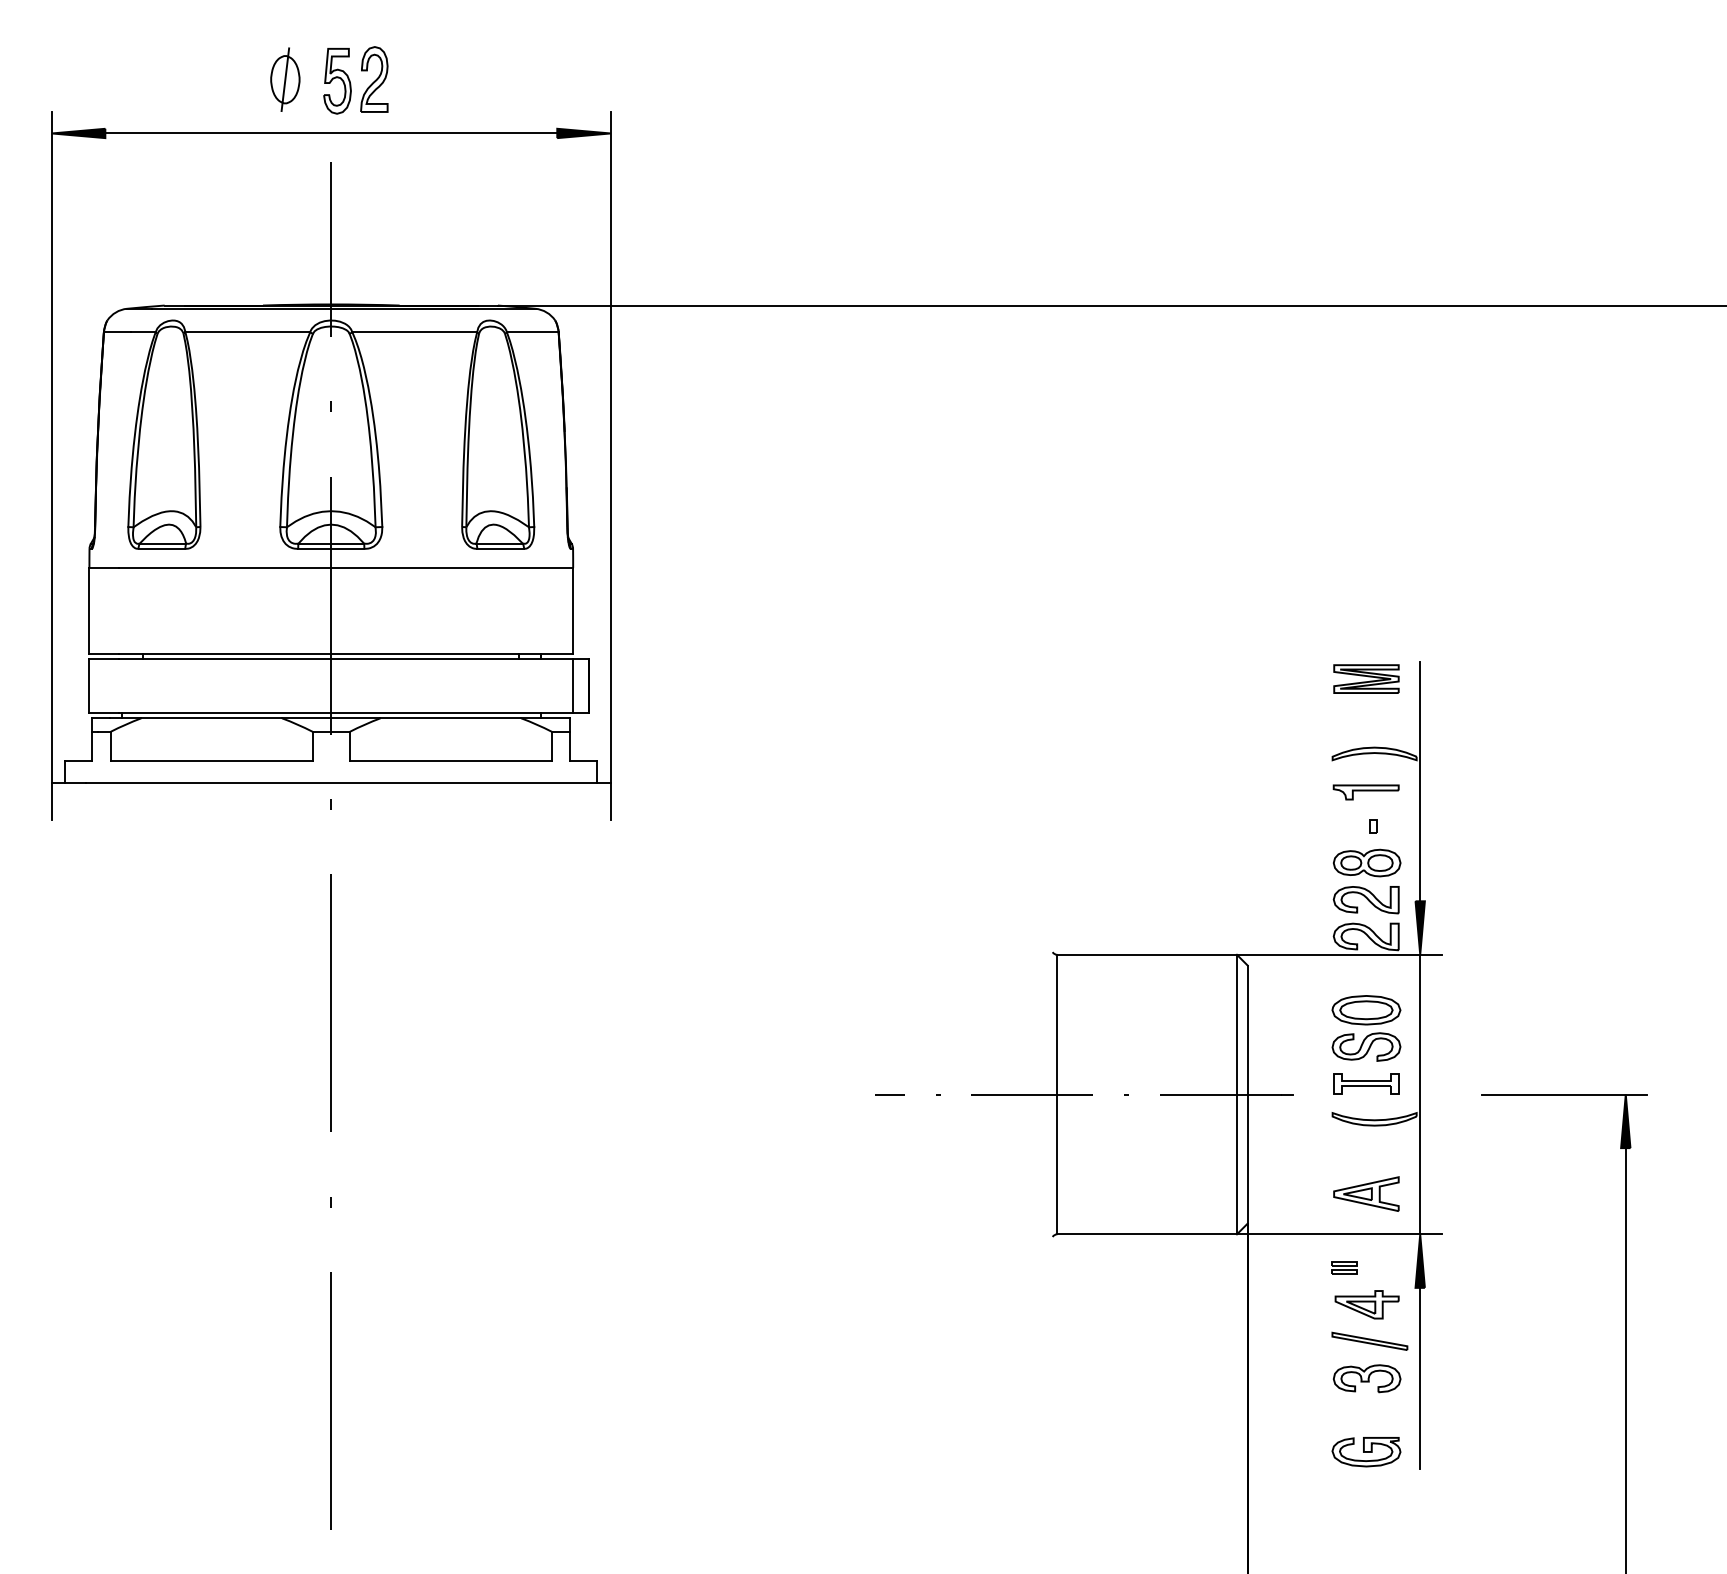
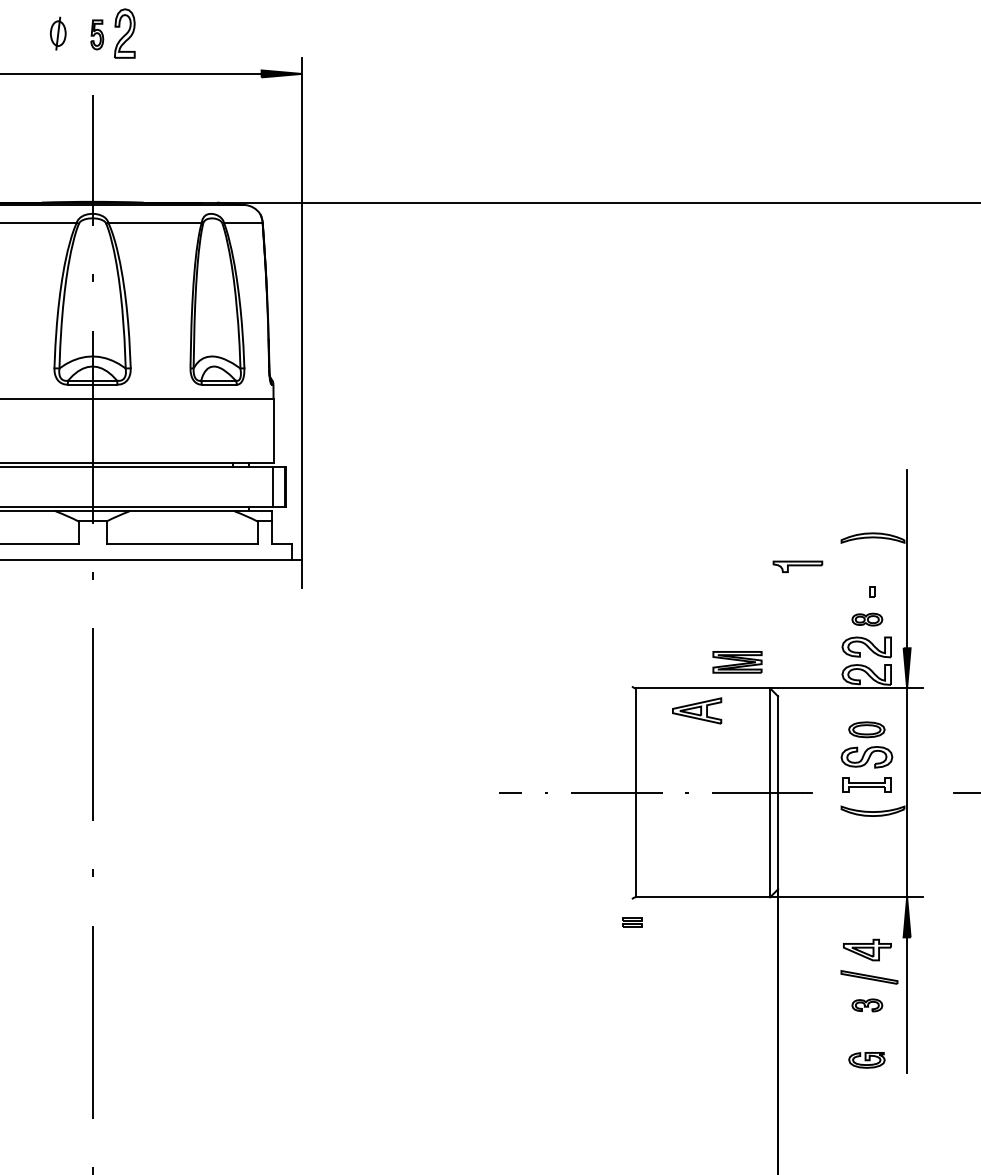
part: (285, 79) -> (58, 33), size x0.7
part: (337, 81) -> (97, 35), size x0.6
part: (1366, 678) -> (737, 661), moved
part: (1365, 792) -> (797, 566), moved
part: (1366, 862) -> (866, 619), size x0.6
part: (1366, 1010) -> (866, 729), size x0.7
part: (1366, 1193) -> (697, 710), moved
part: (1344, 1267) -> (632, 922), moved
part: (1366, 1378) -> (866, 1005), size x0.6
part: (1366, 1452) -> (866, 1060), size x0.7

